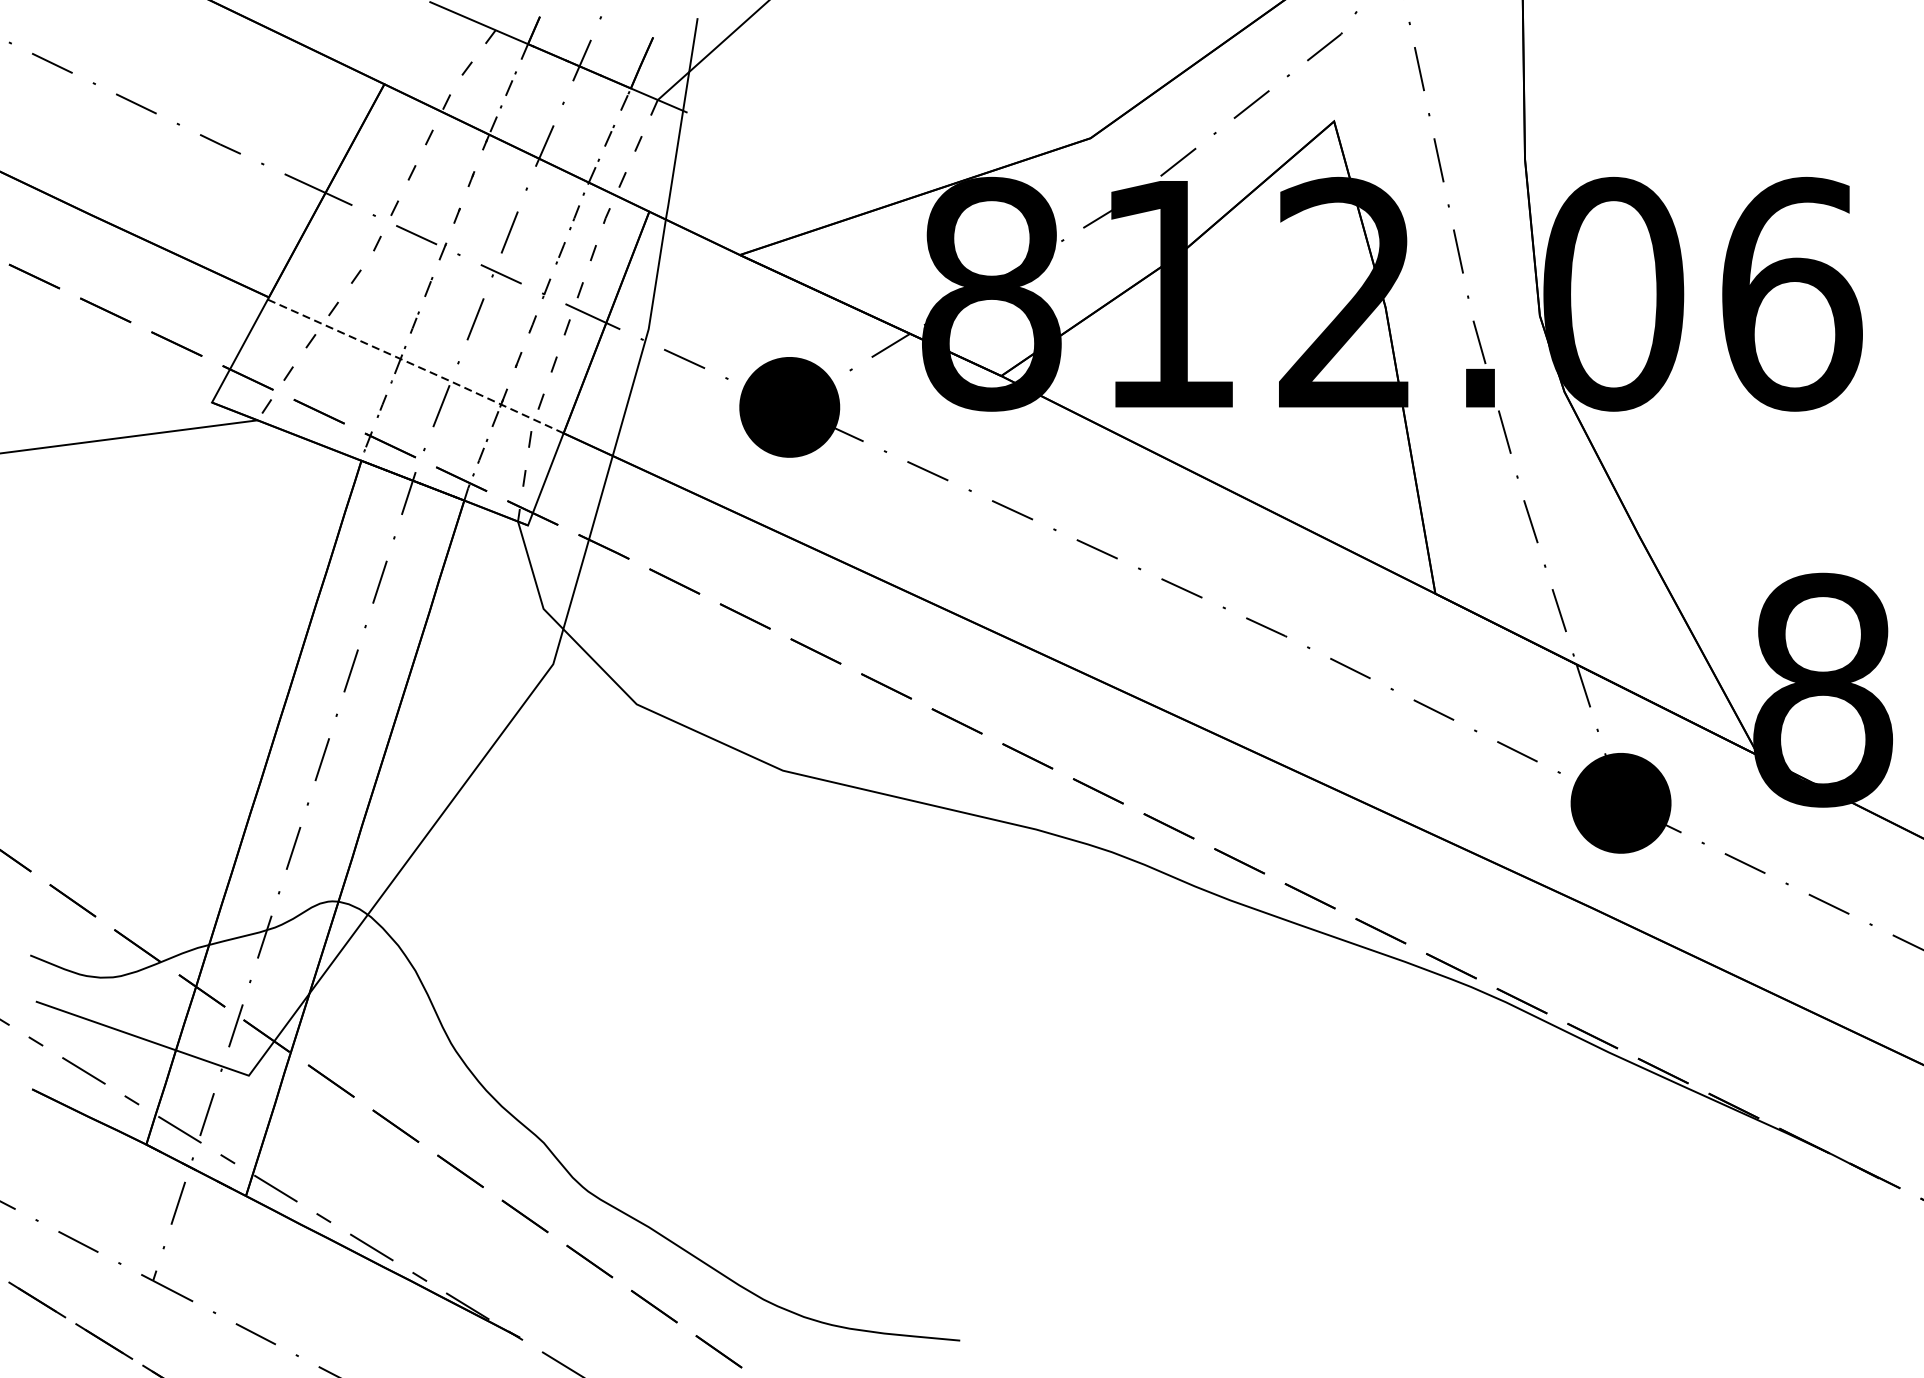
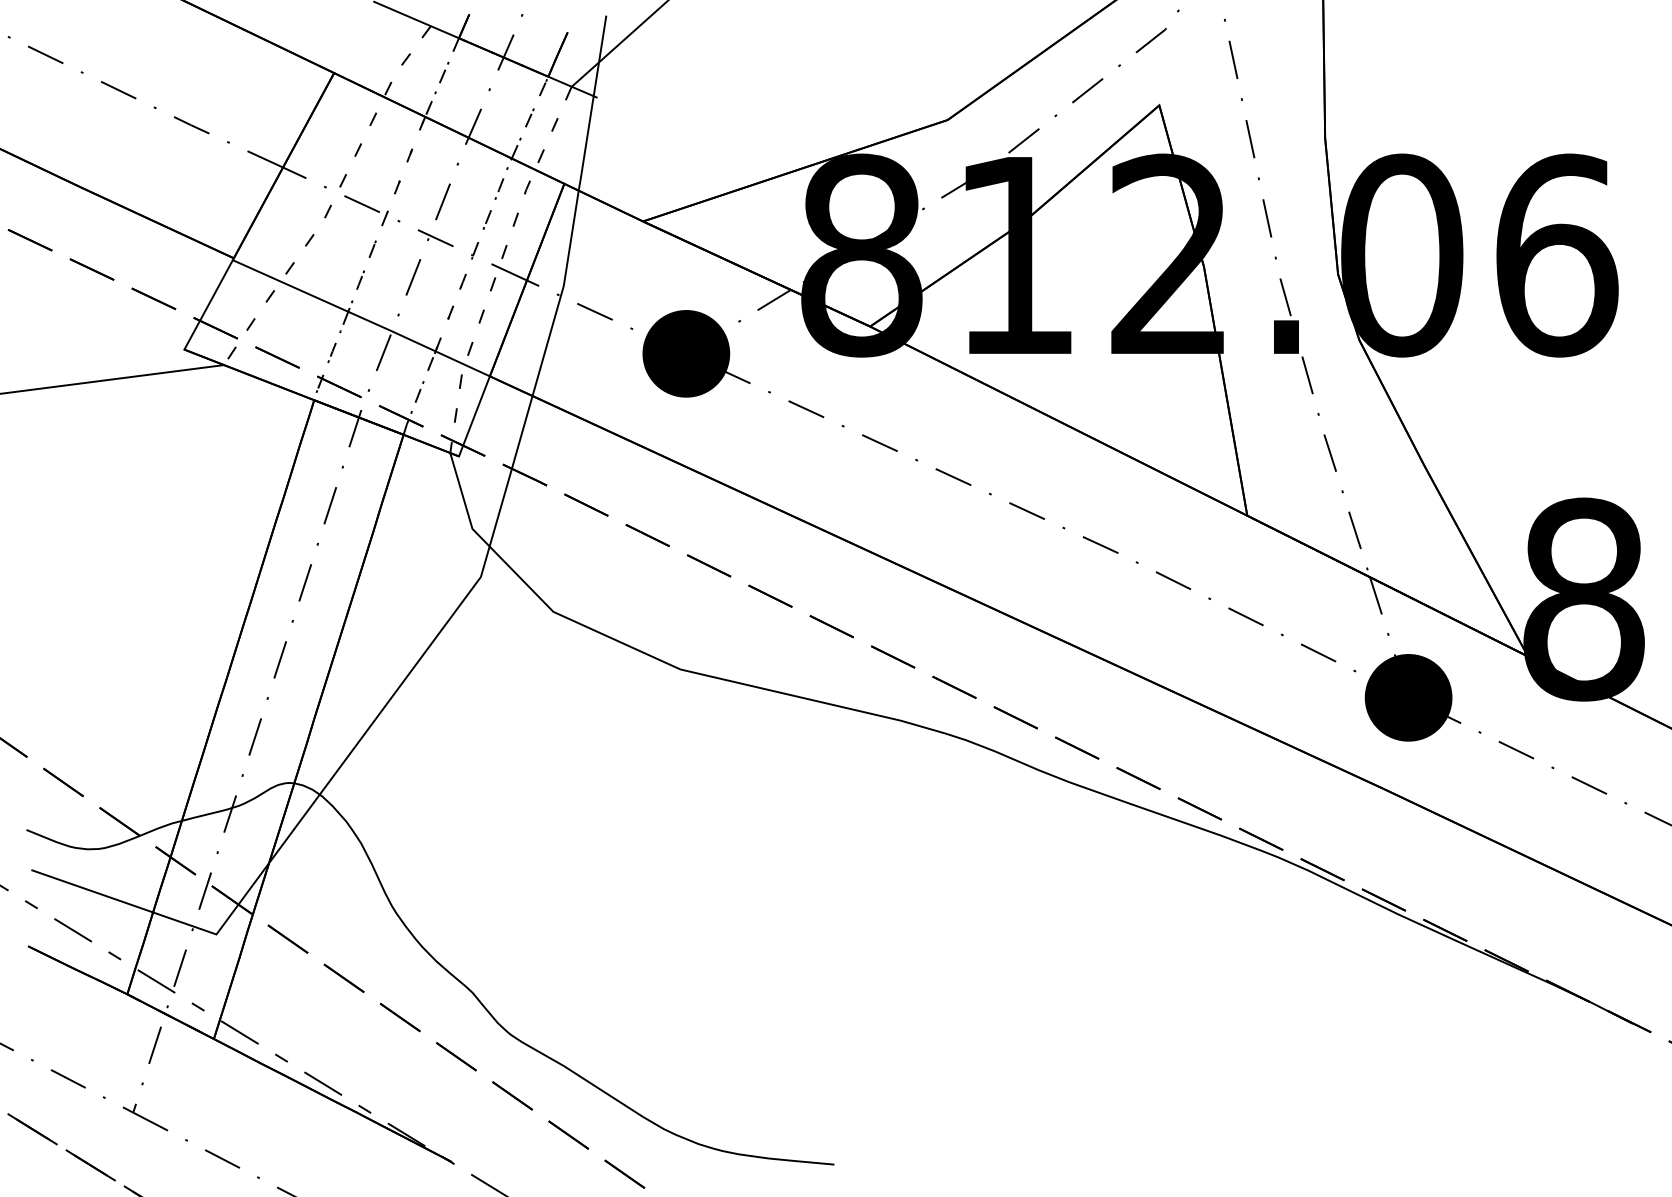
line: (417, 365) -> (362, 317), dashed -> solid

